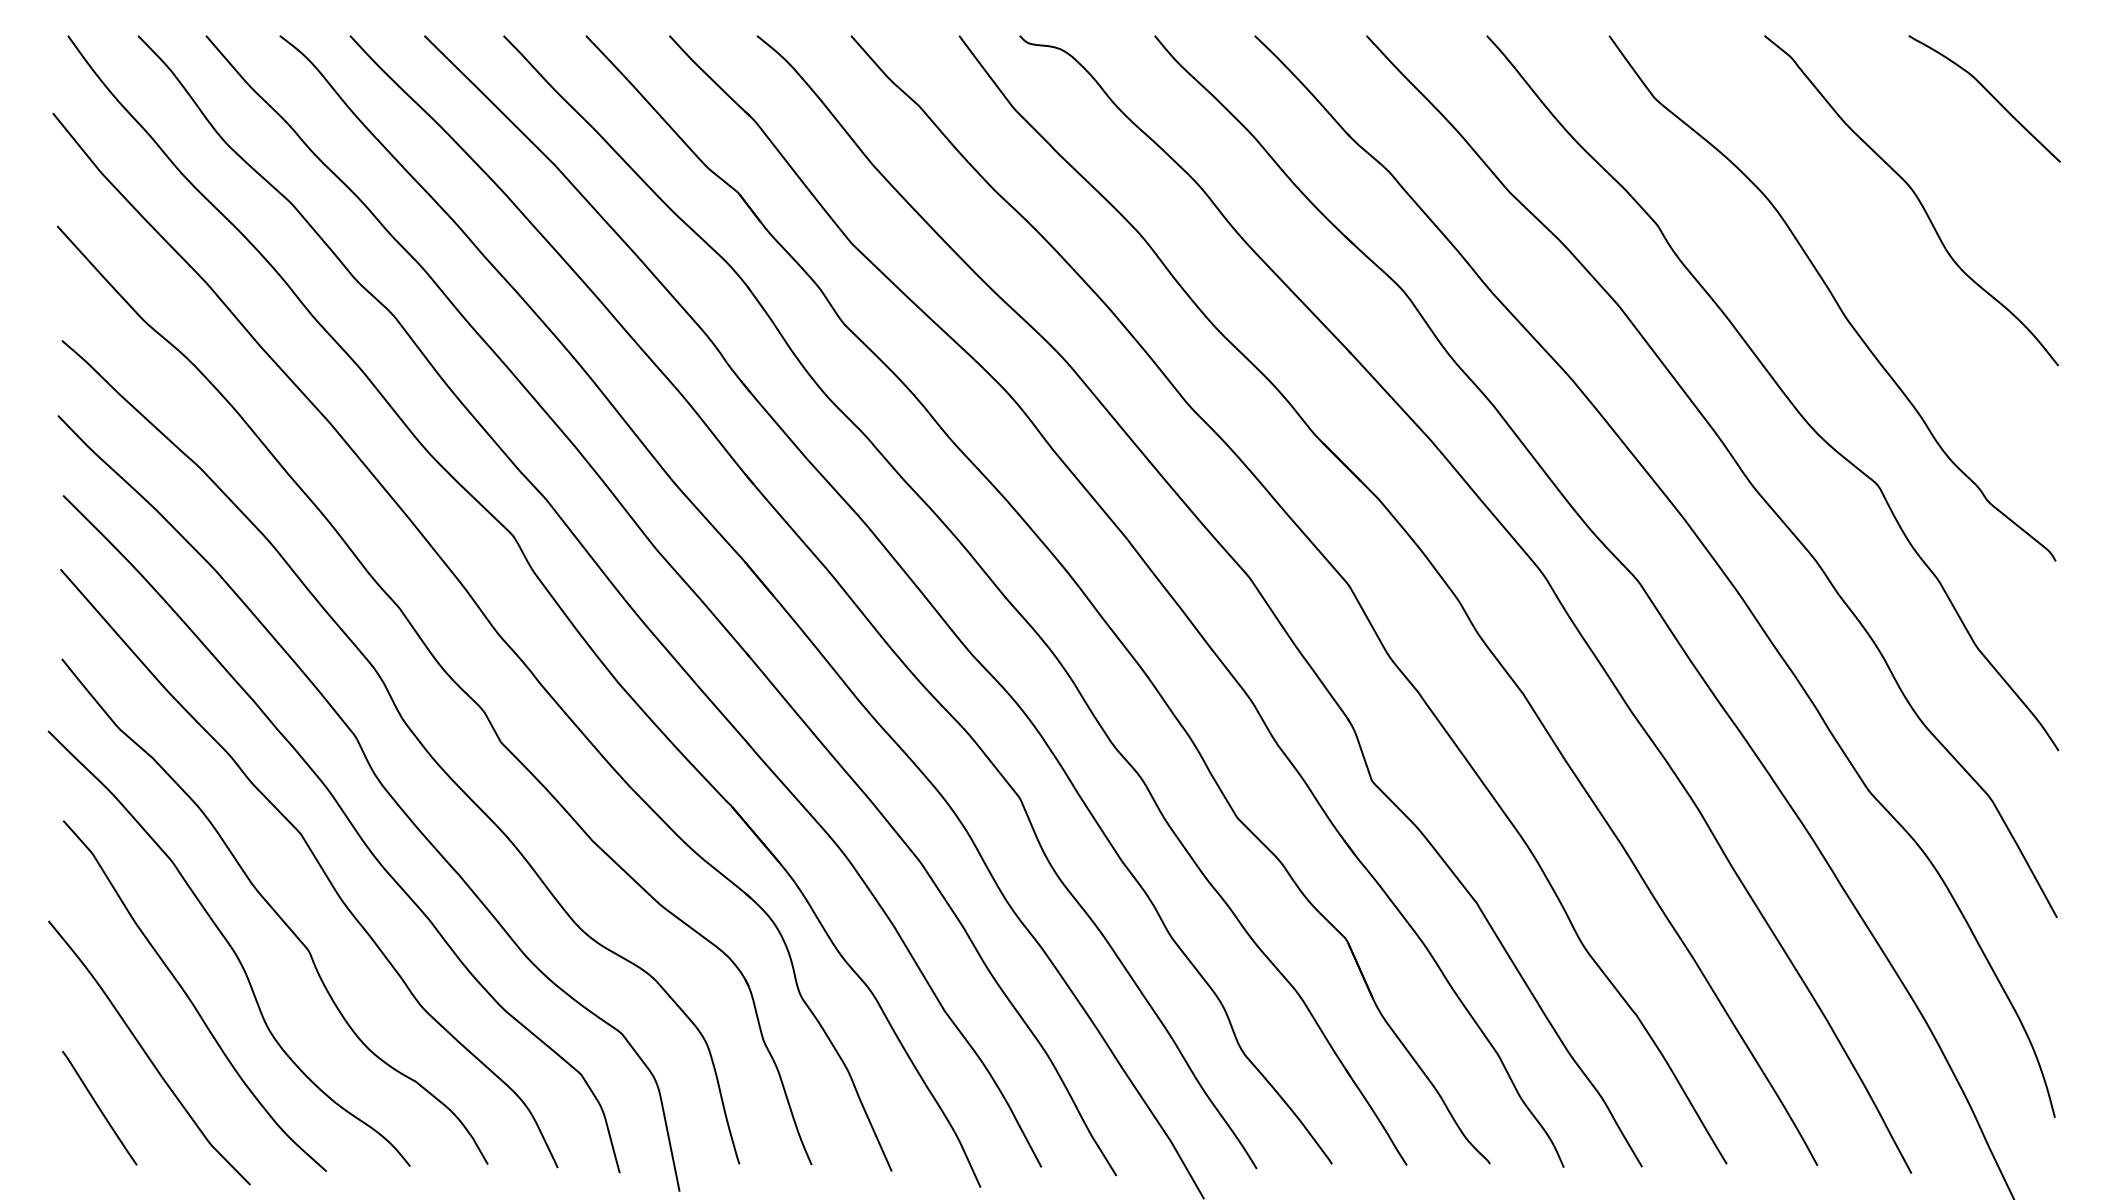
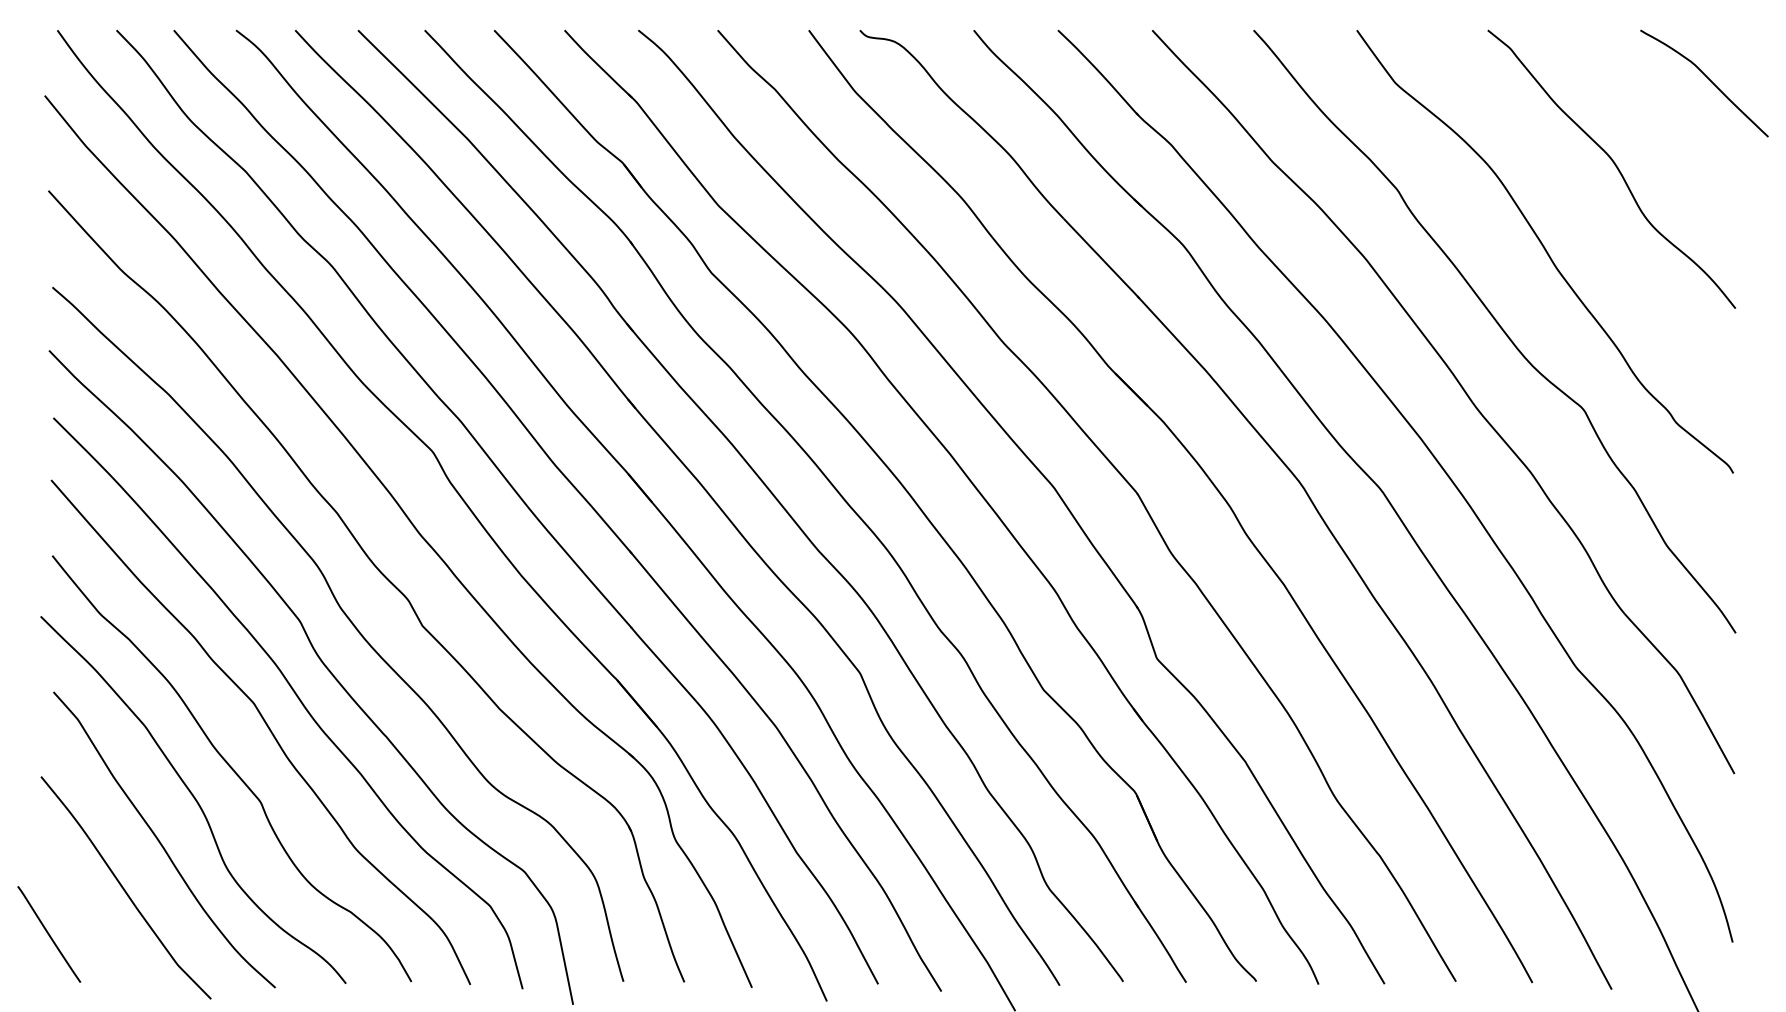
curve: (1989, 94) -> (1708, 79), moved
line: (100, 1108) -> (49, 934), moved

